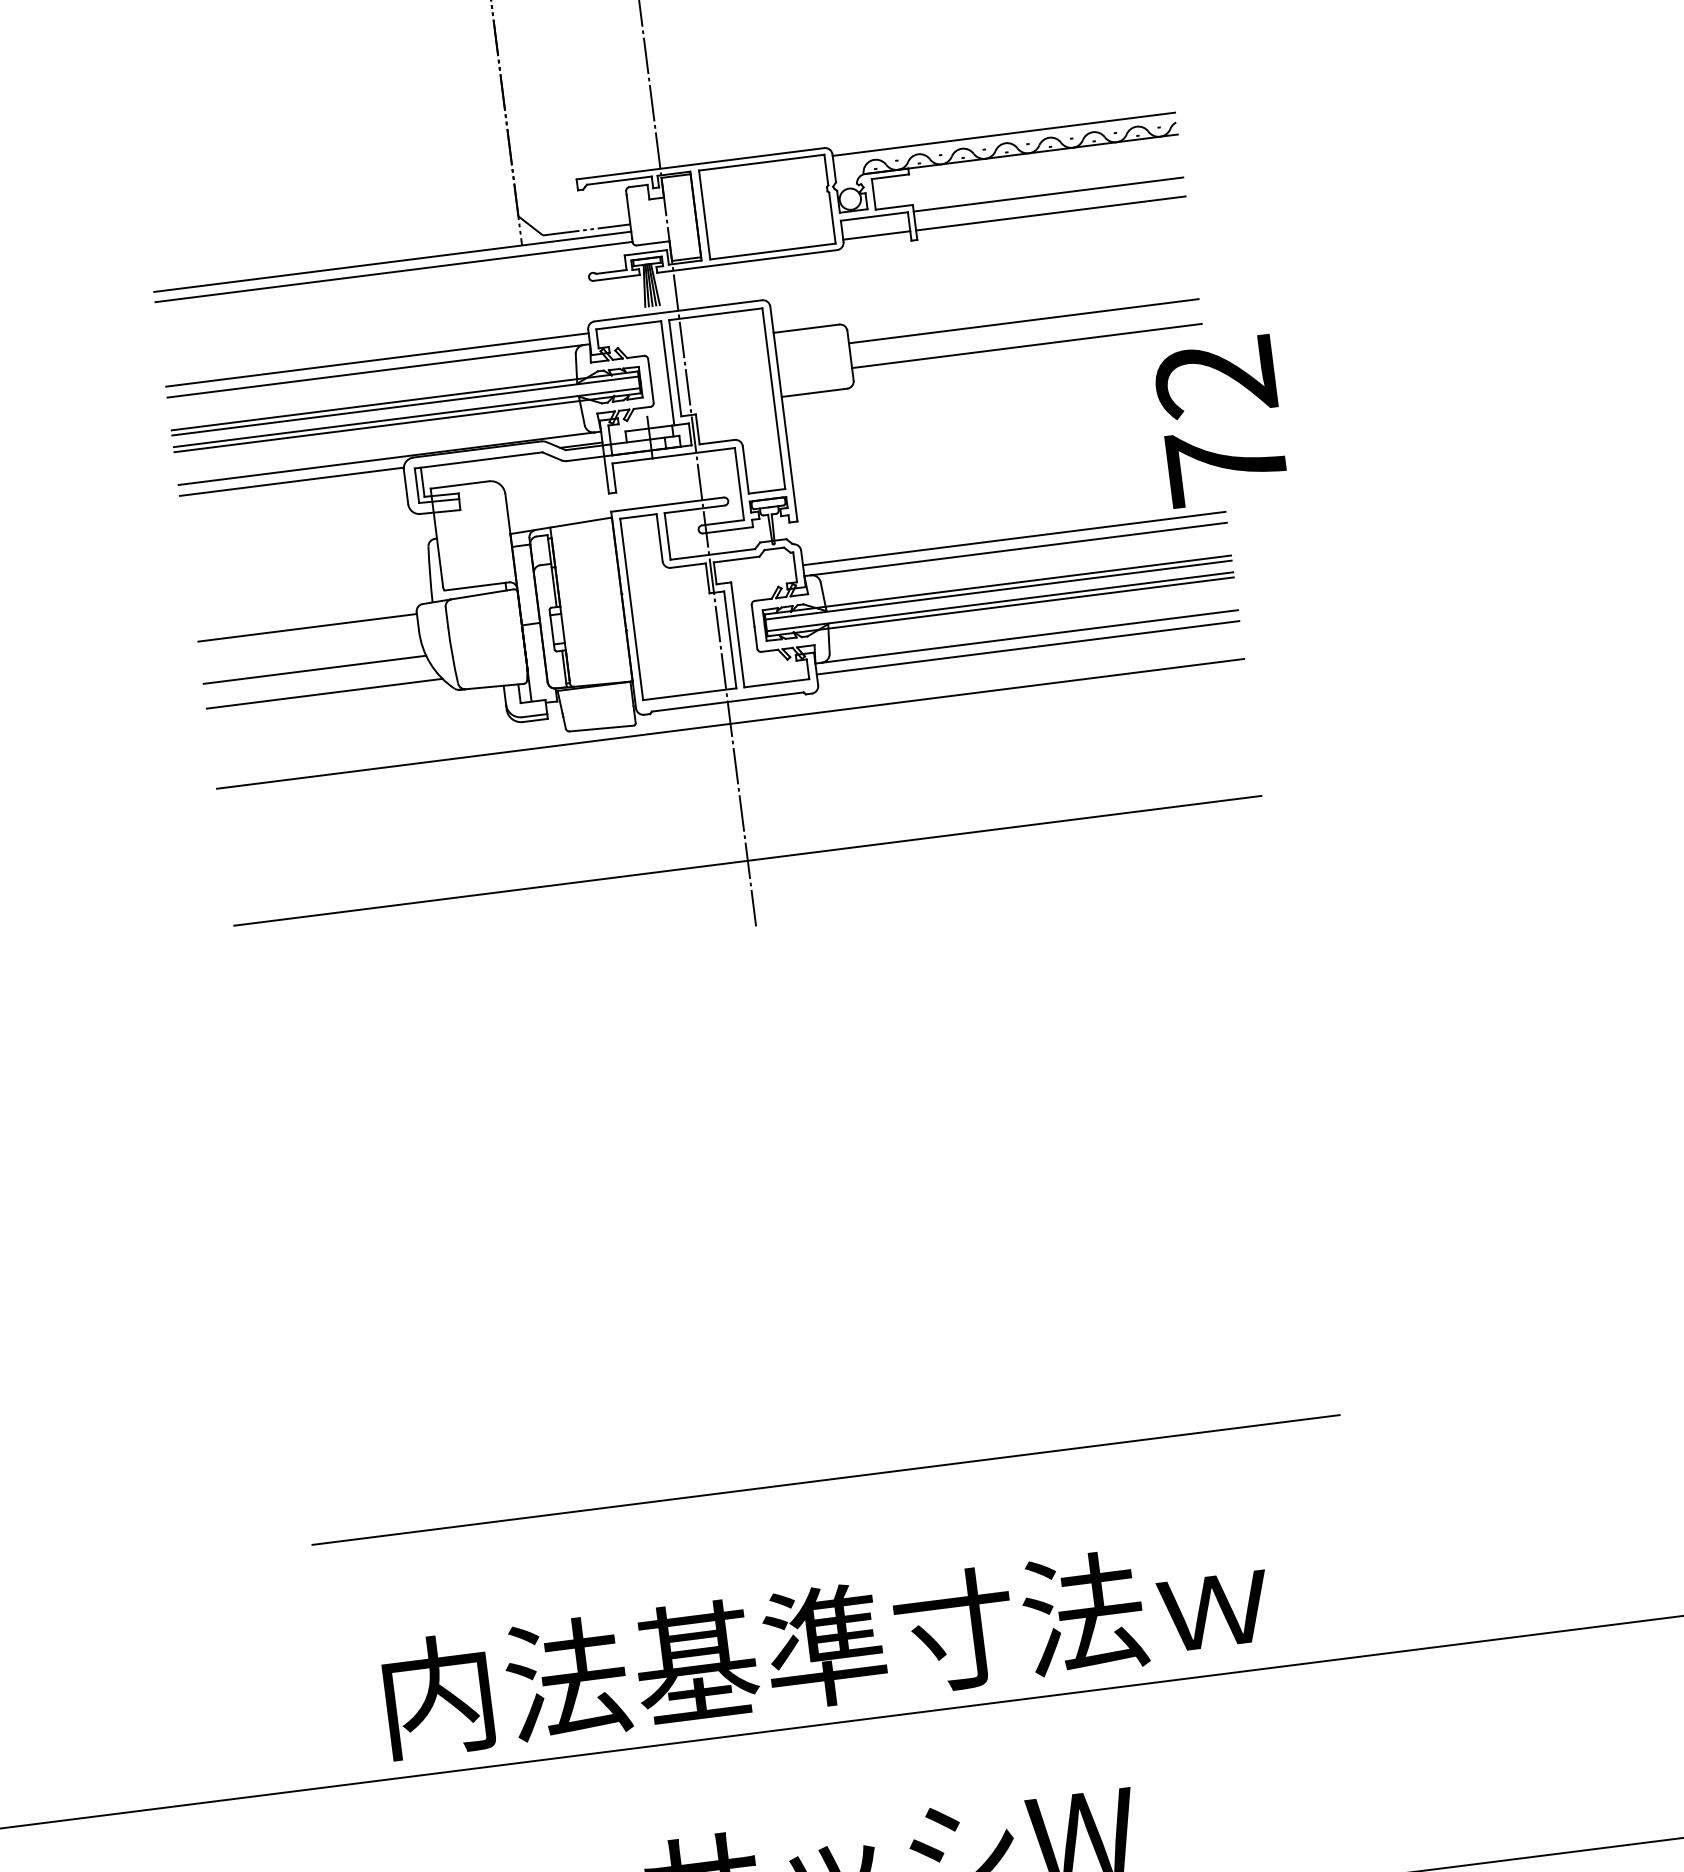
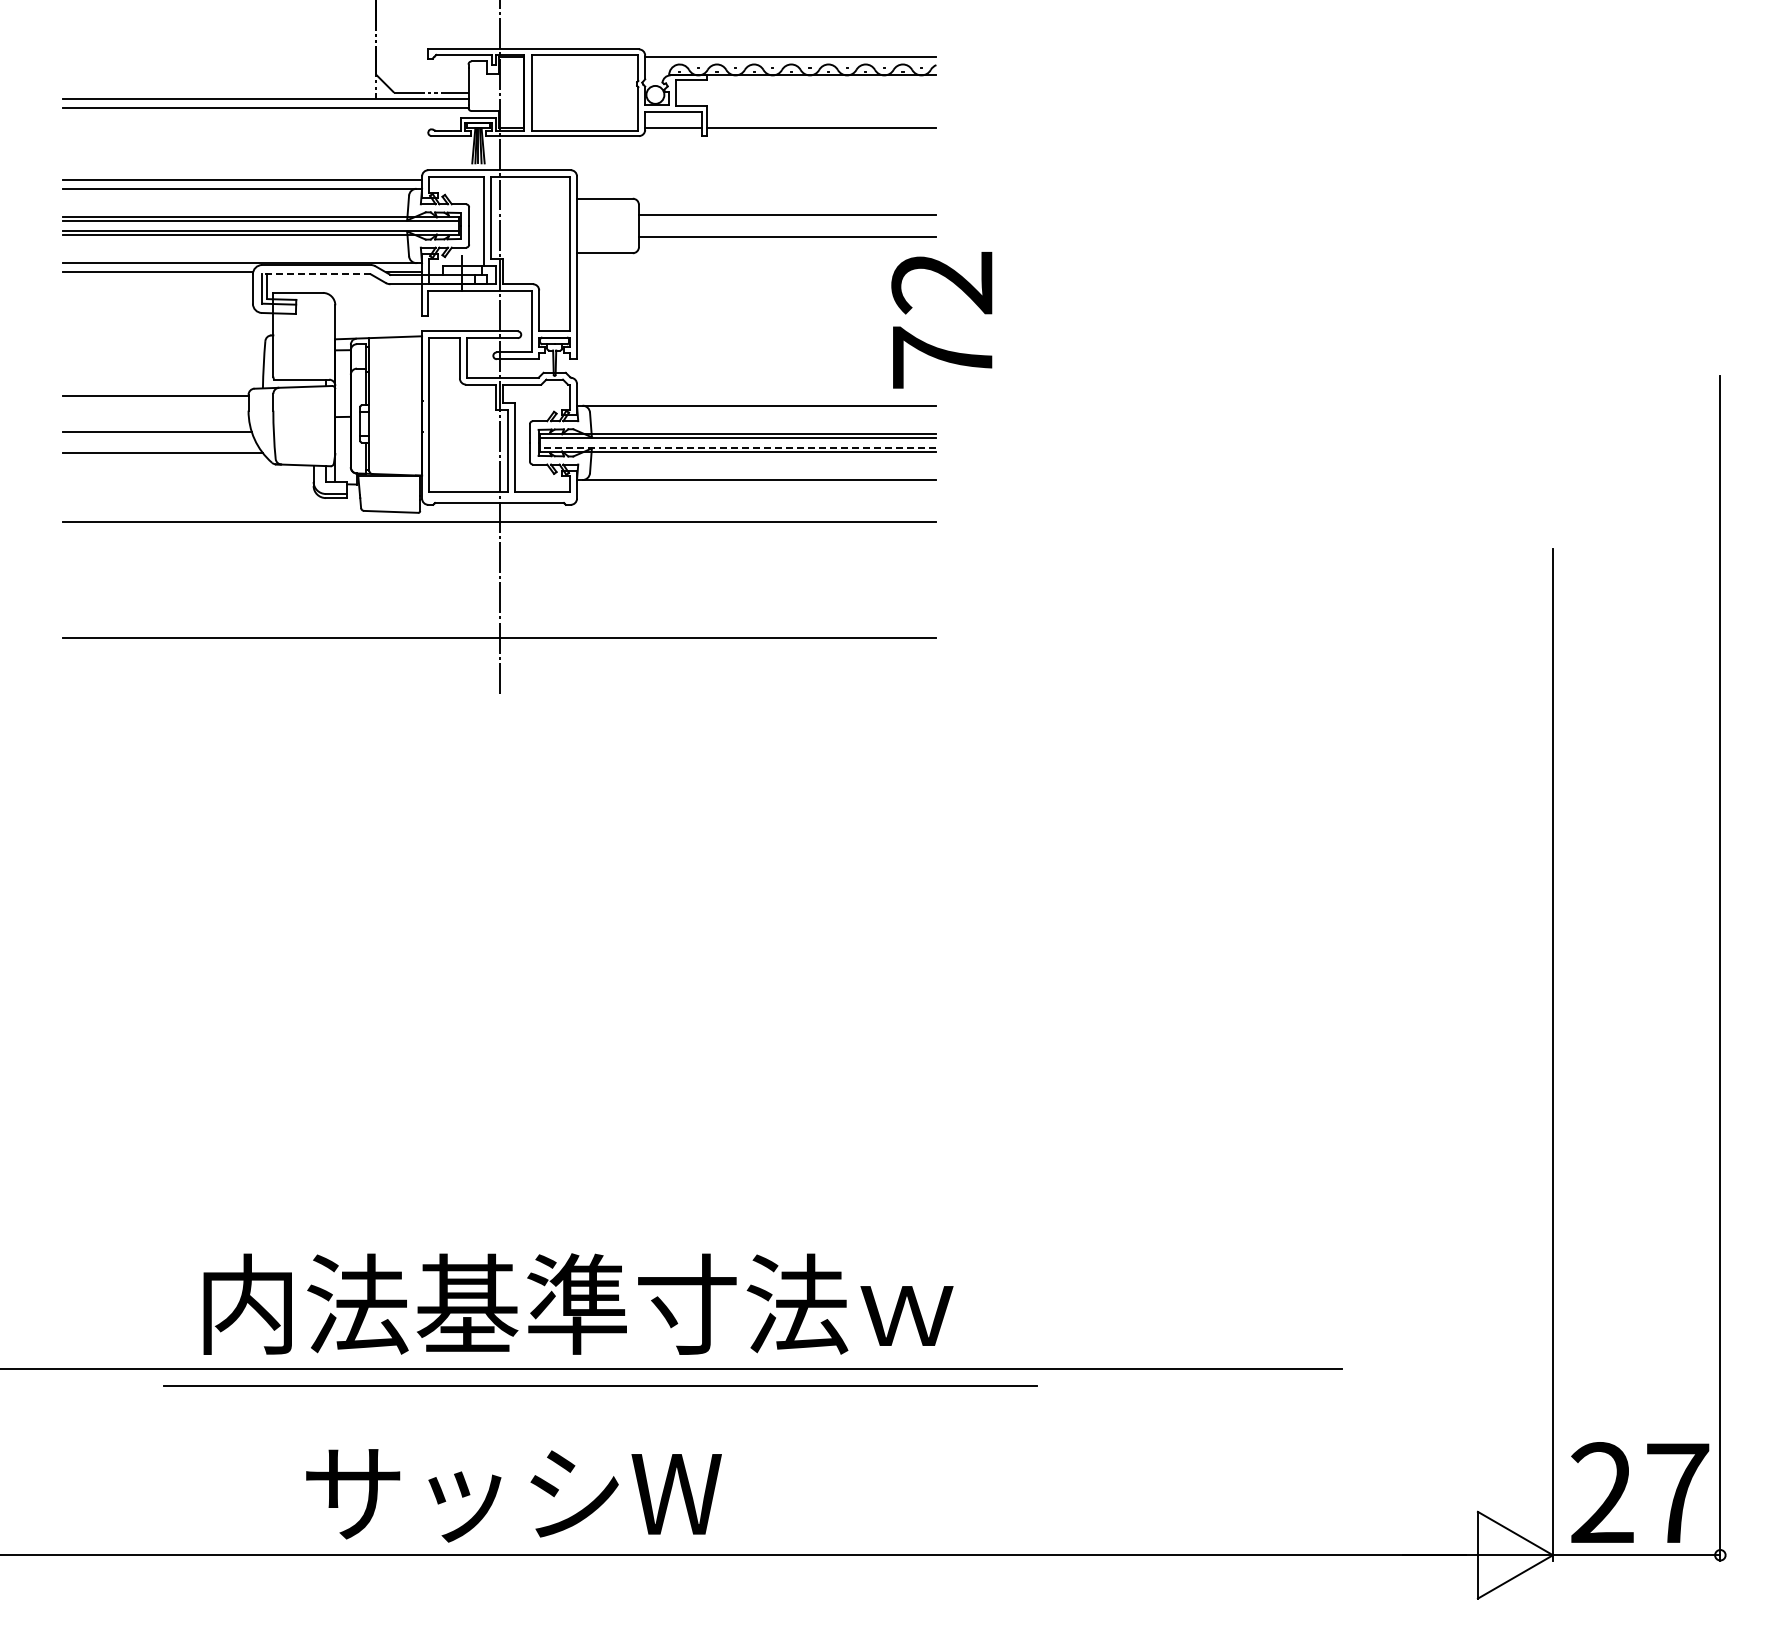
line: (1048, 194) -> (821, 111), removed
line: (478, 460) -> (316, 274), solid -> dashed
line: (1013, 538) -> (756, 396), removed
line: (999, 601) -> (737, 447), solid -> dashed
line: (1027, 648) -> (756, 489), removed
line: (825, 1479) -> (600, 1385), moved
text: (826, 1645) -> (578, 1303), moved

